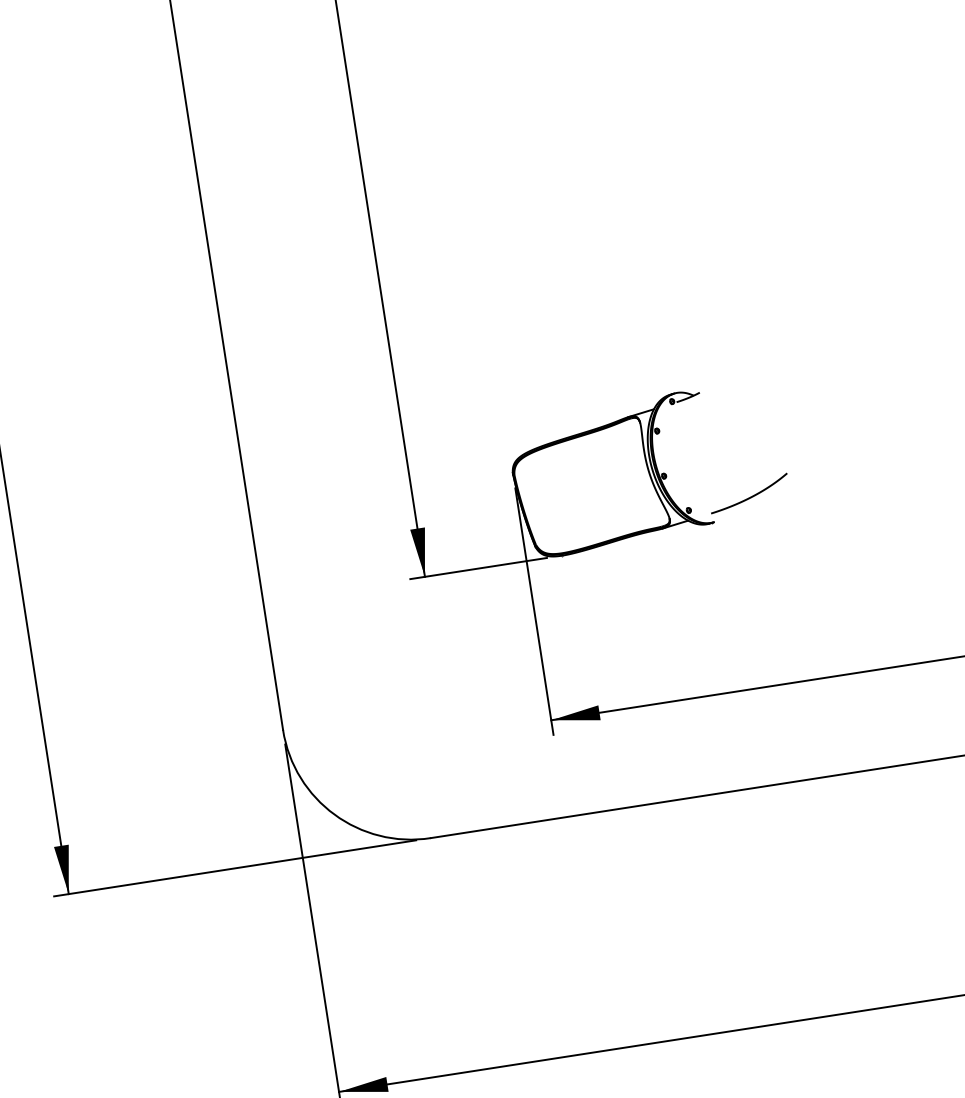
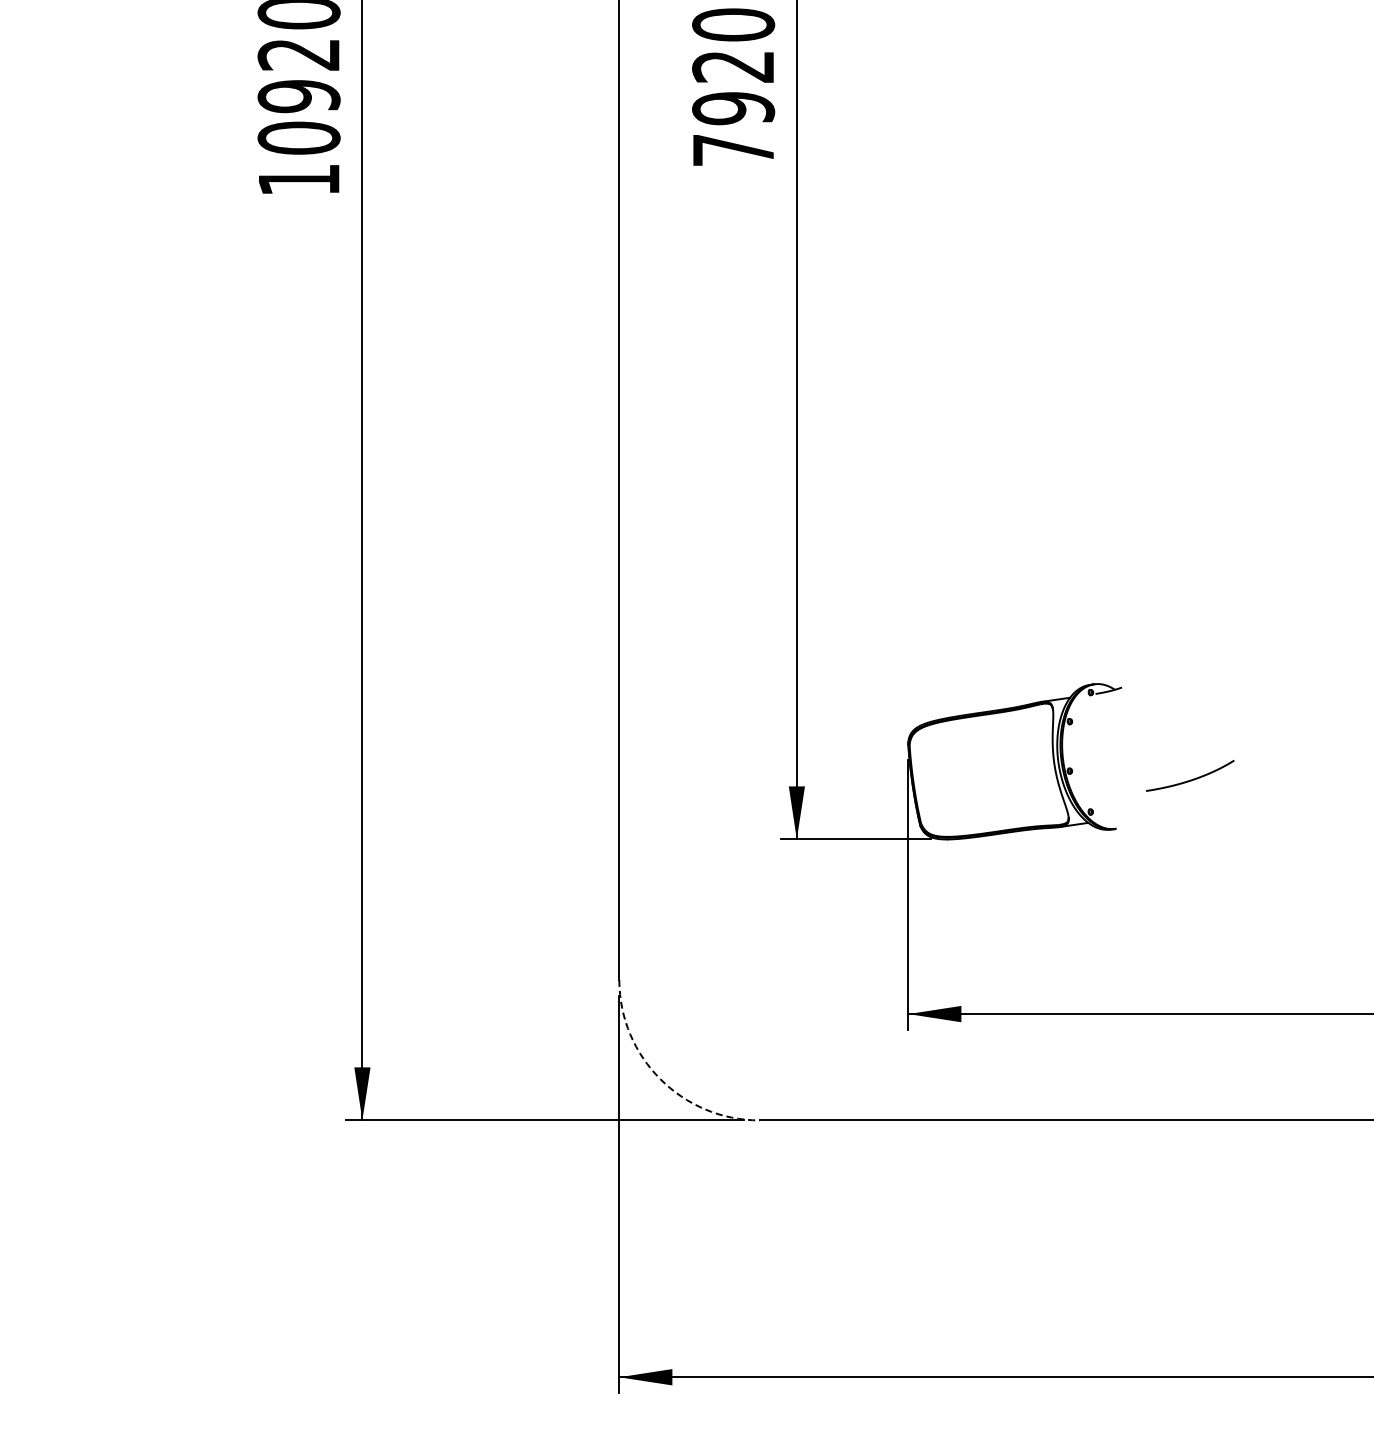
curve: (749, 496) -> (1190, 779), moved
arc: (334, 814) -> (660, 1079), solid -> dashed

